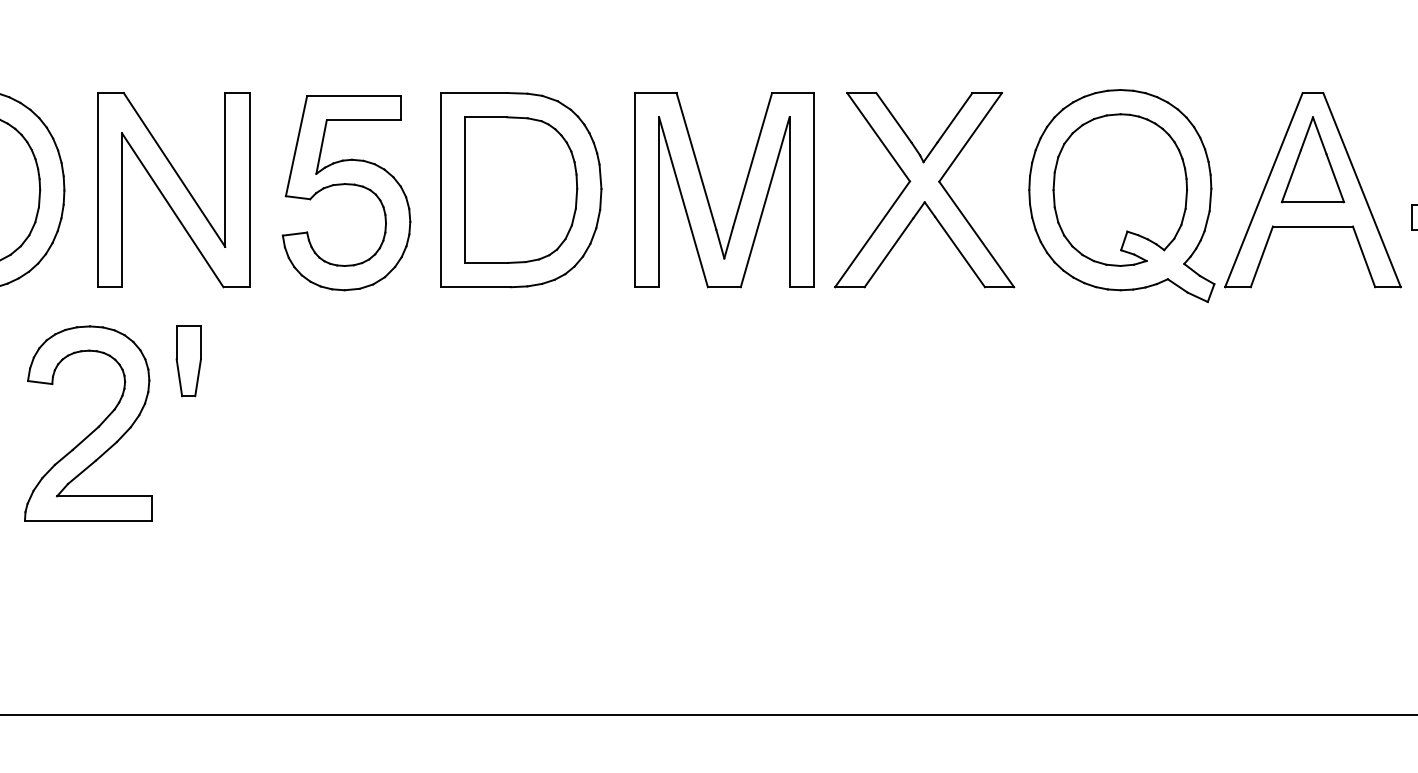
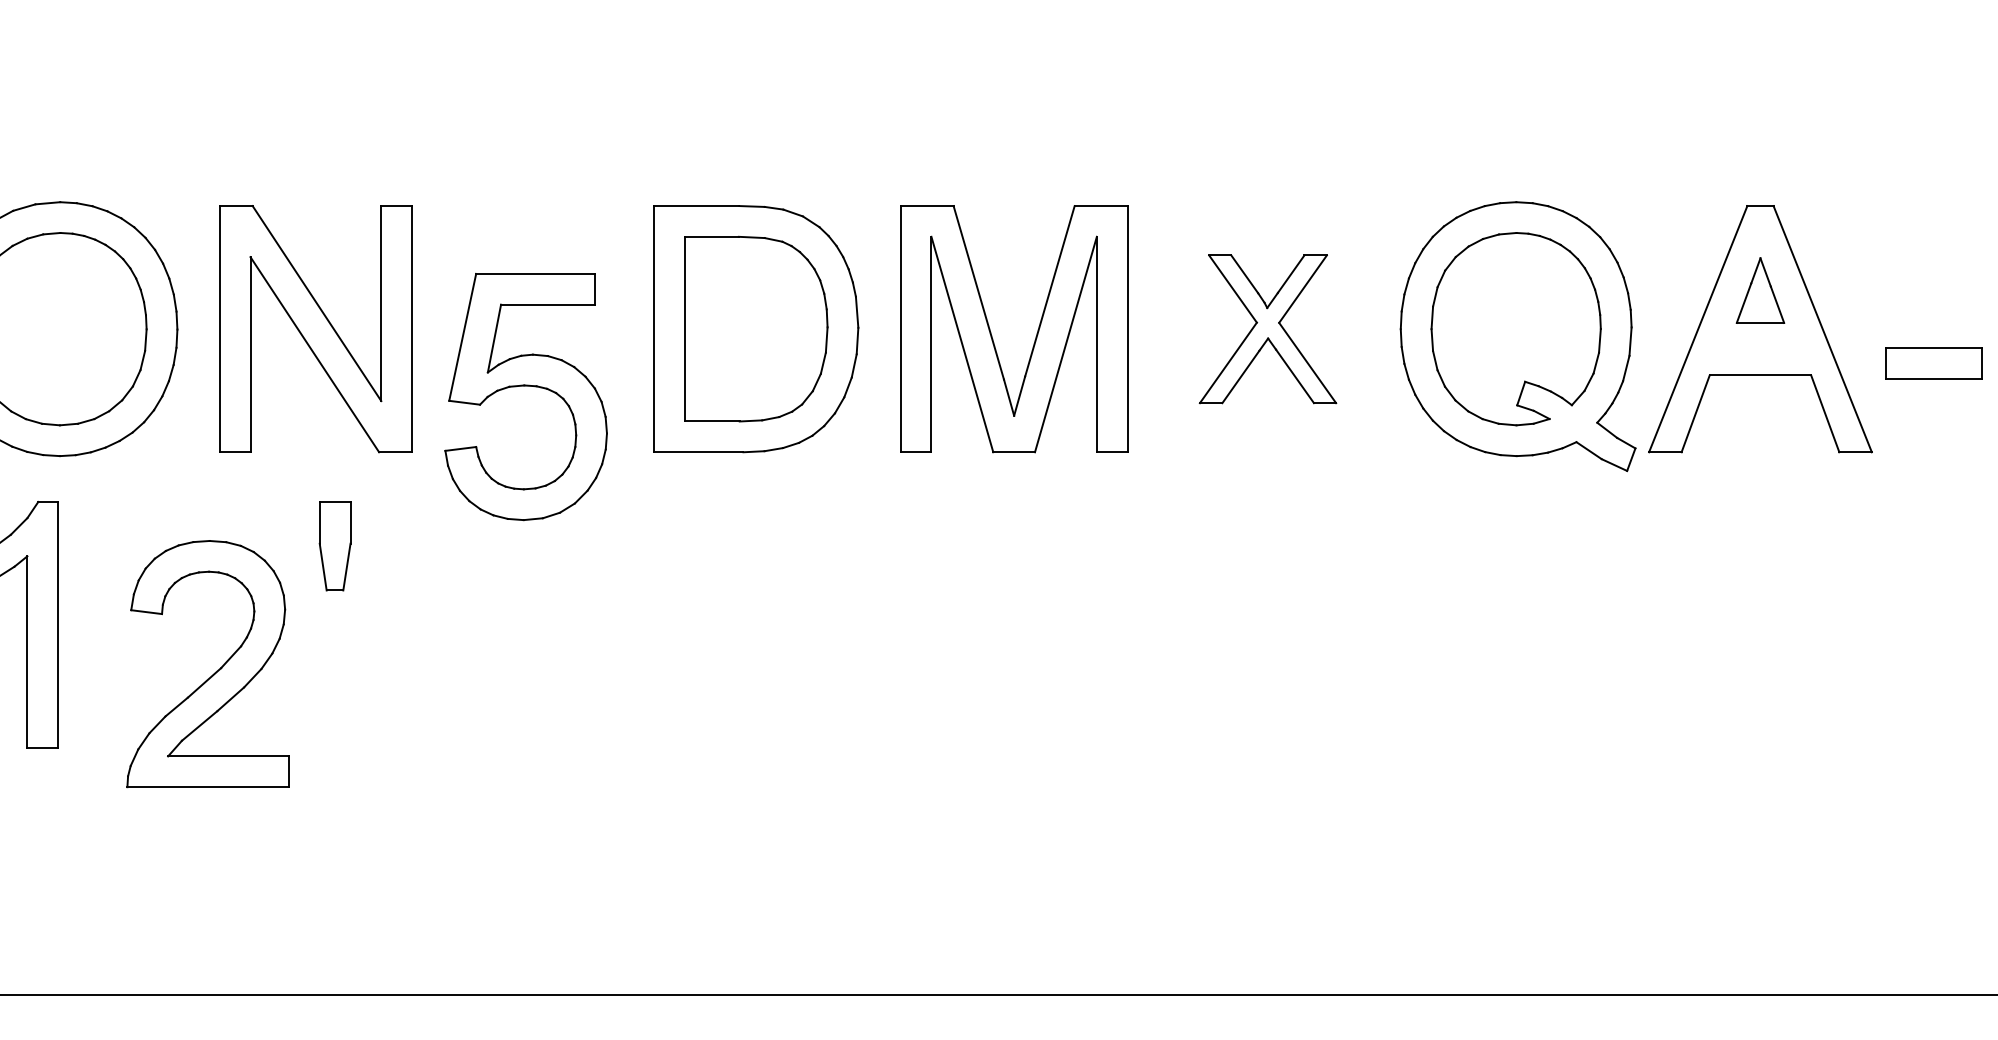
part: (1313, 159) -> (1760, 290), size x0.6
part: (346, 184) -> (525, 386), moved
part: (924, 190) -> (1267, 329), size x0.6
part: (94, 429) -> (215, 671), moved

